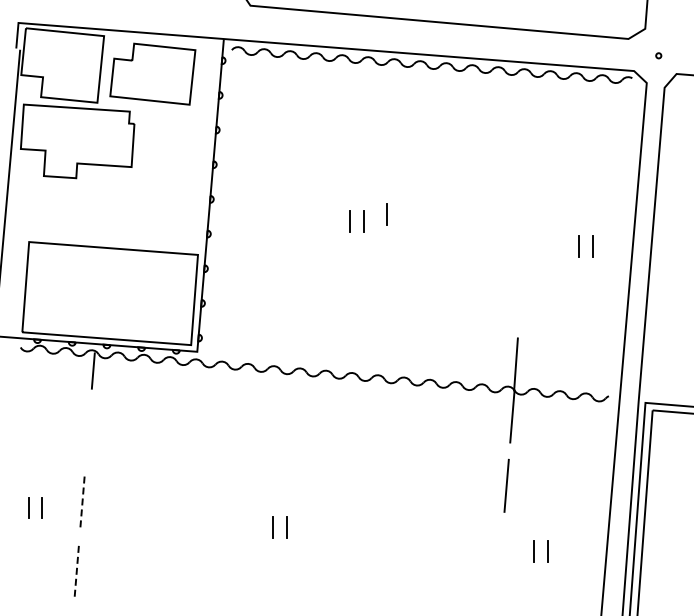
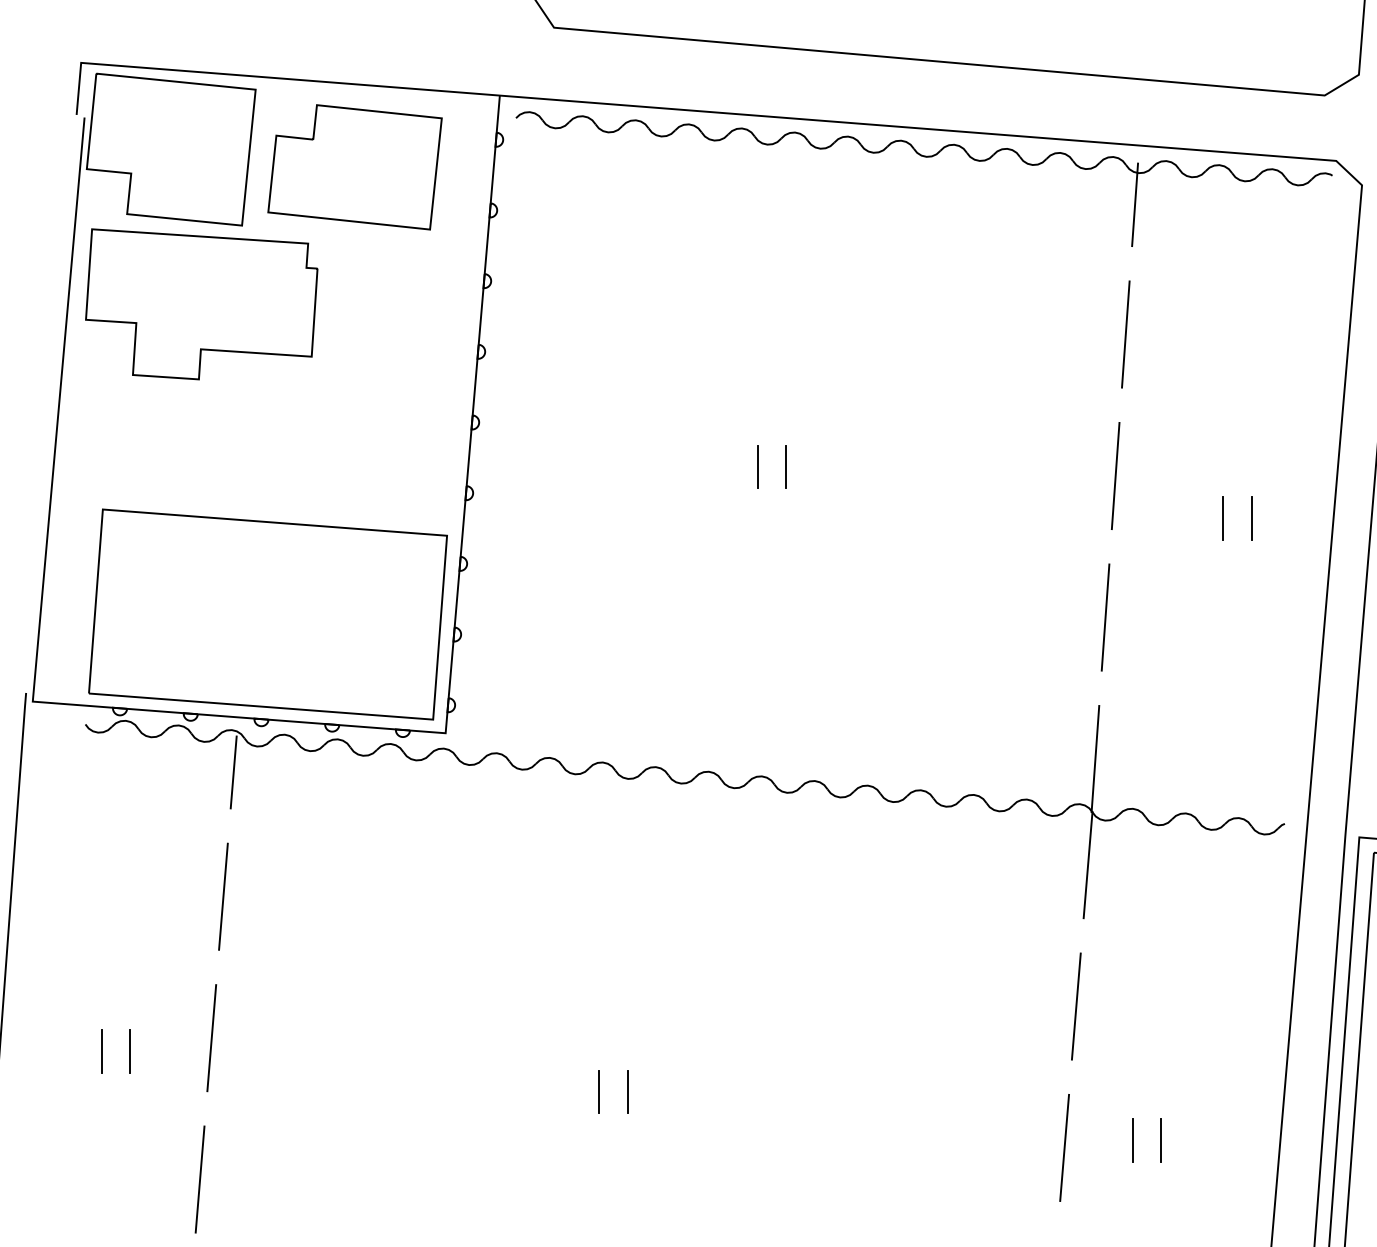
line: (535, 92) -> (1135, 204), added
line: (530, 156) -> (1124, 335), added
line: (386, 214) -> (831, 453), removed
line: (525, 225) -> (1114, 475), added
line: (520, 295) -> (1104, 618), added
line: (88, 431) -> (223, 895), added
line: (82, 500) -> (211, 1036), dashed -> solid
line: (500, 555) -> (1063, 1148), added
line: (76, 570) -> (199, 1179), dashed -> solid

